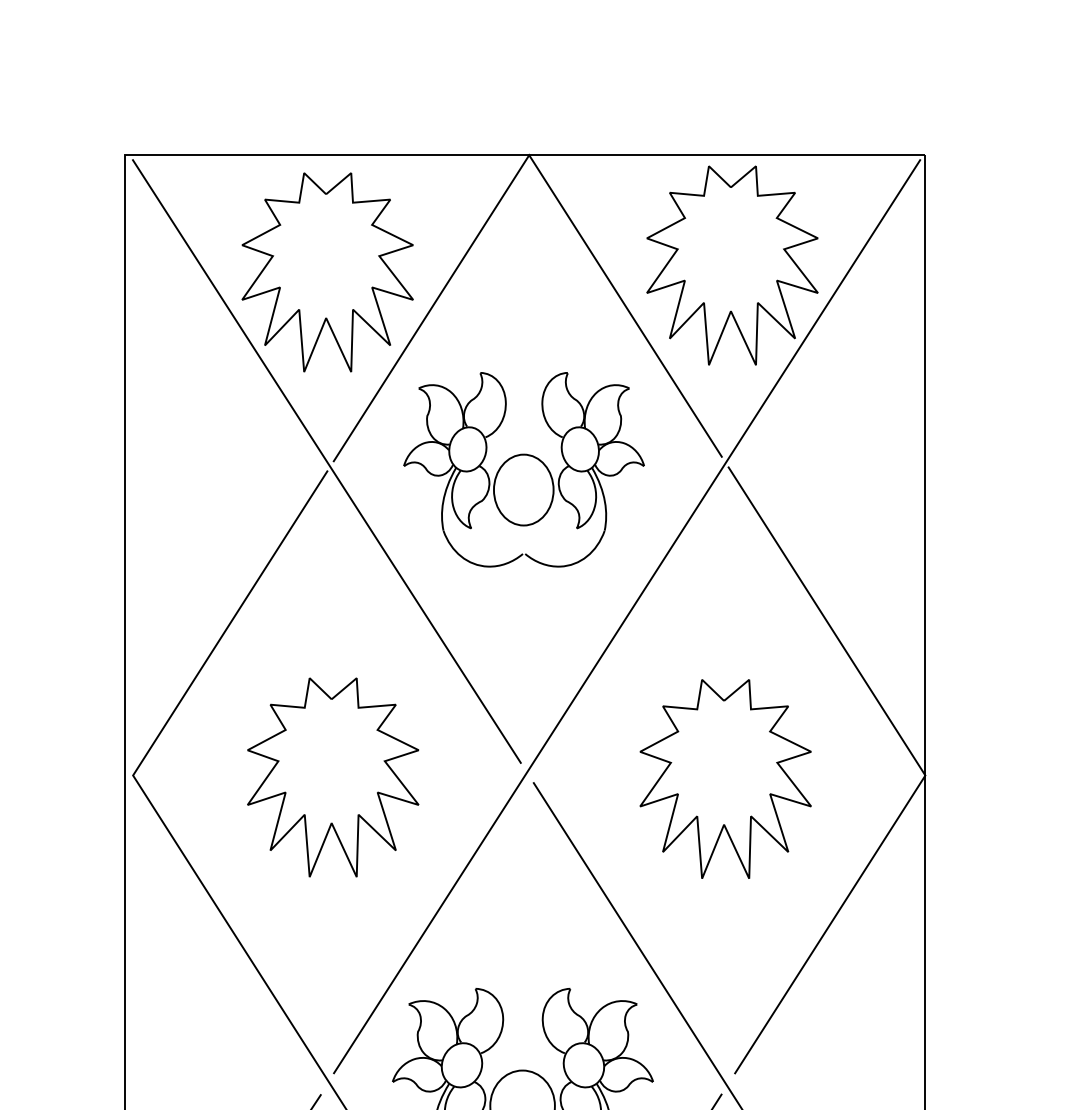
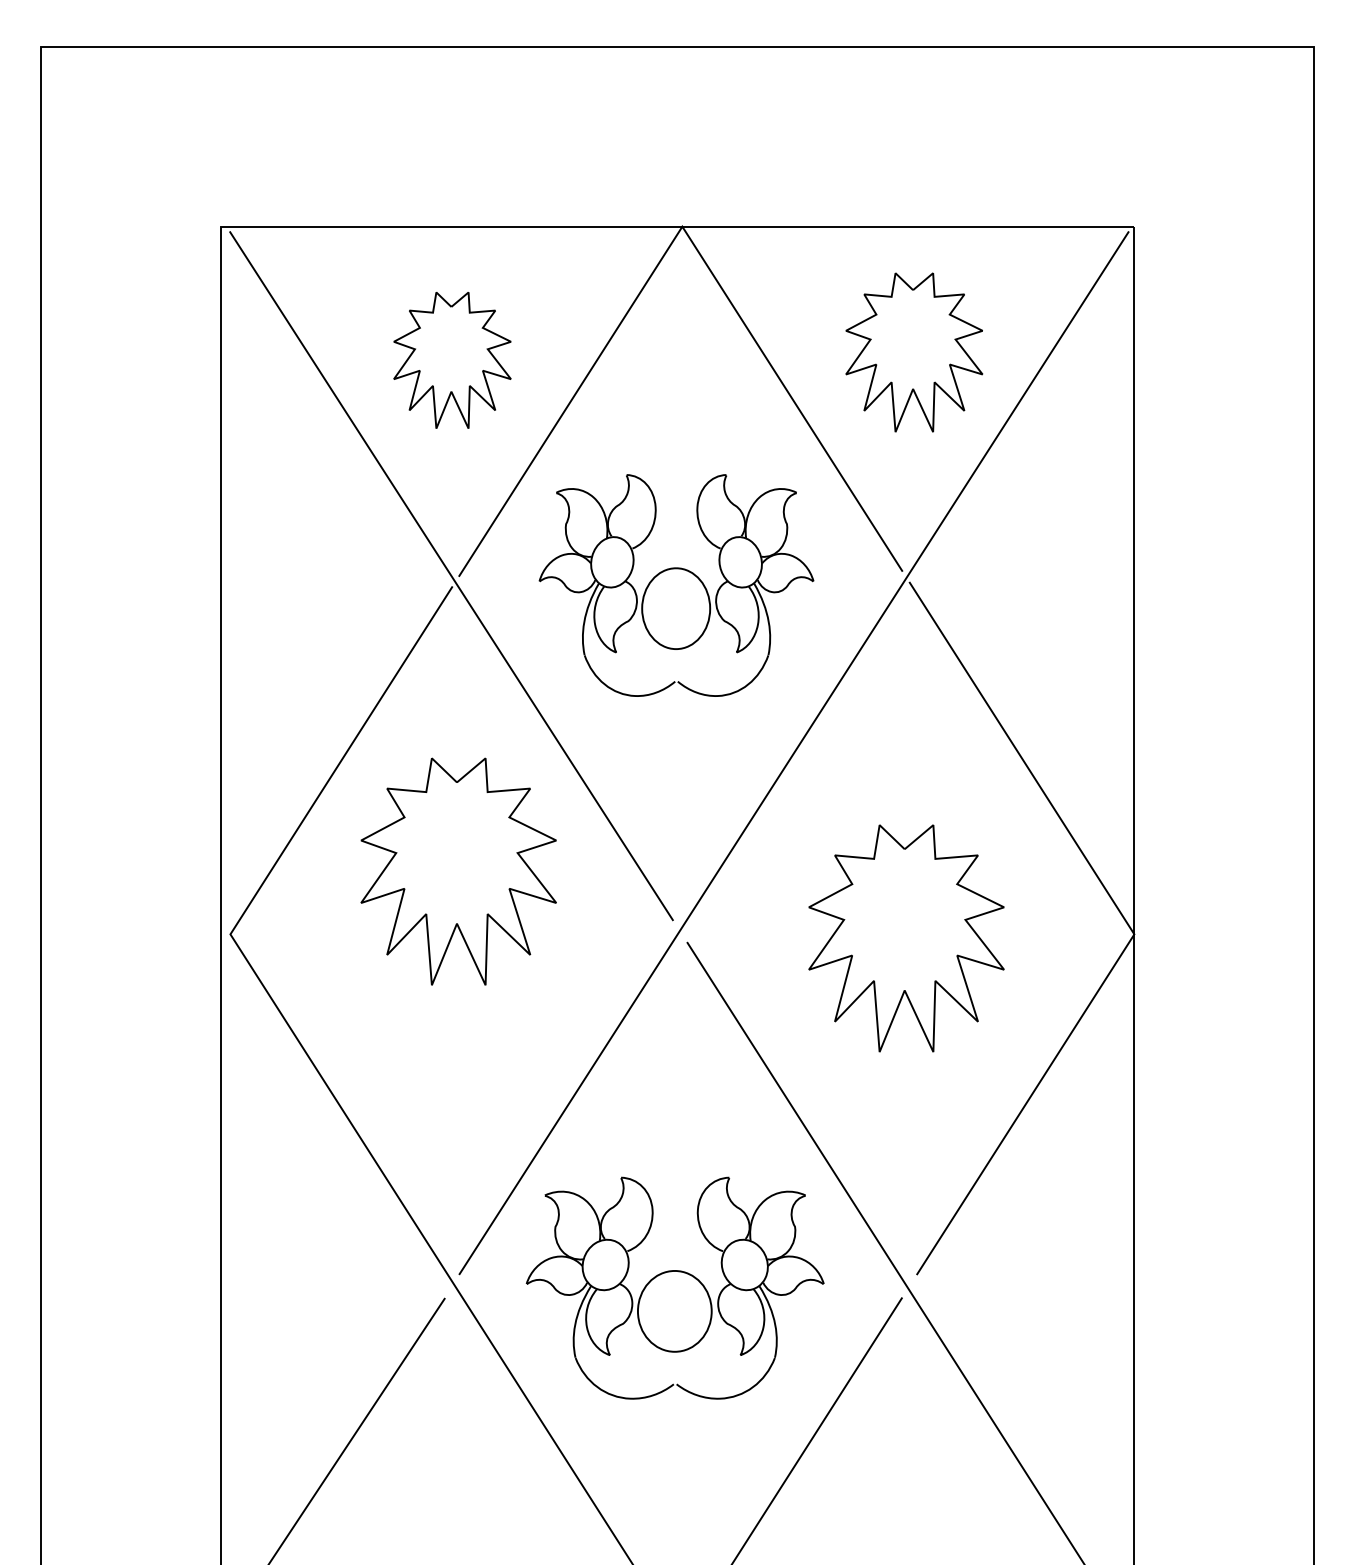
part: (732, 265) -> (914, 352), size x0.7
part: (327, 272) -> (452, 360), size x0.6
part: (332, 777) -> (458, 871), moved

